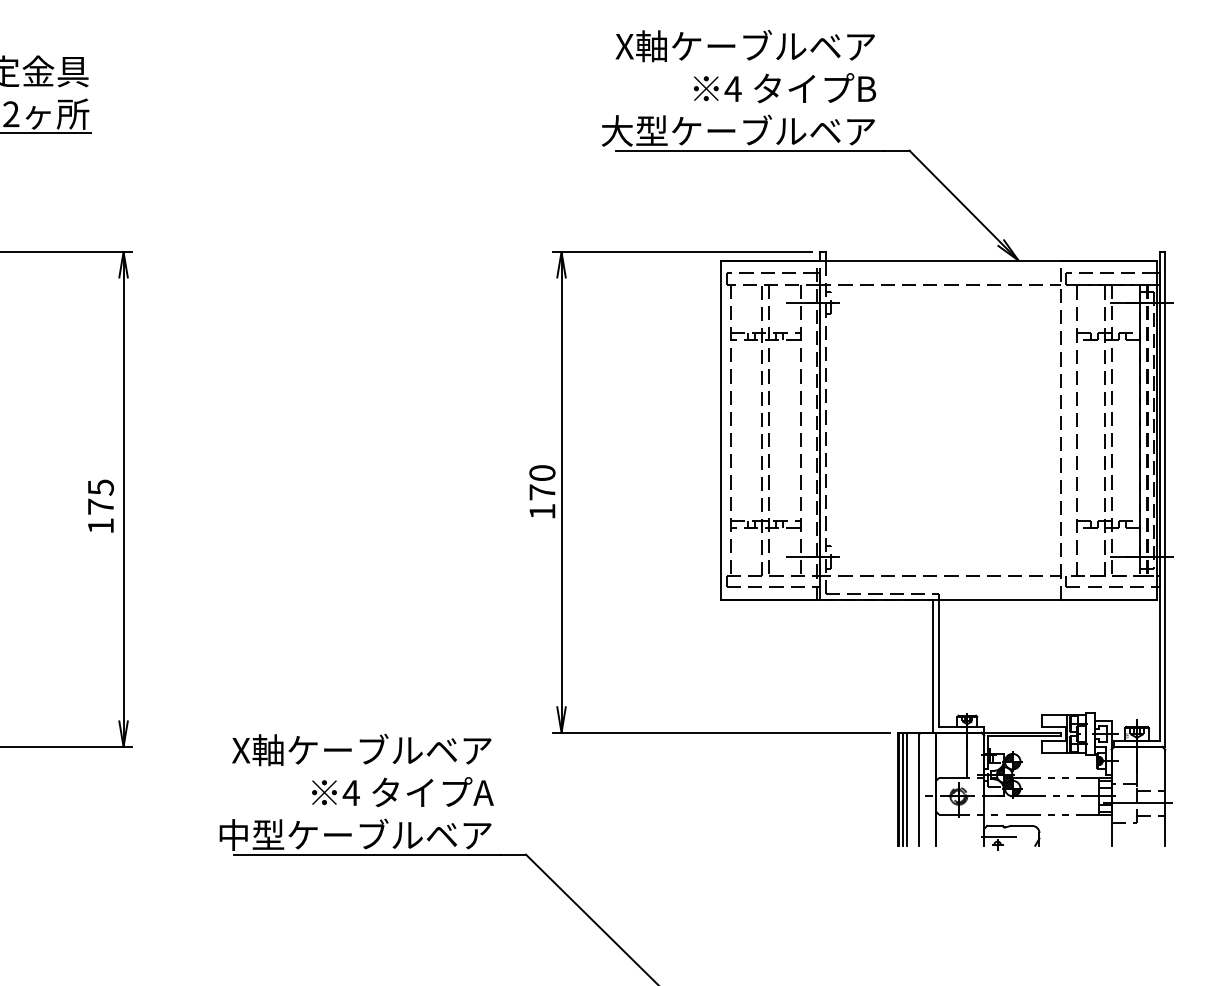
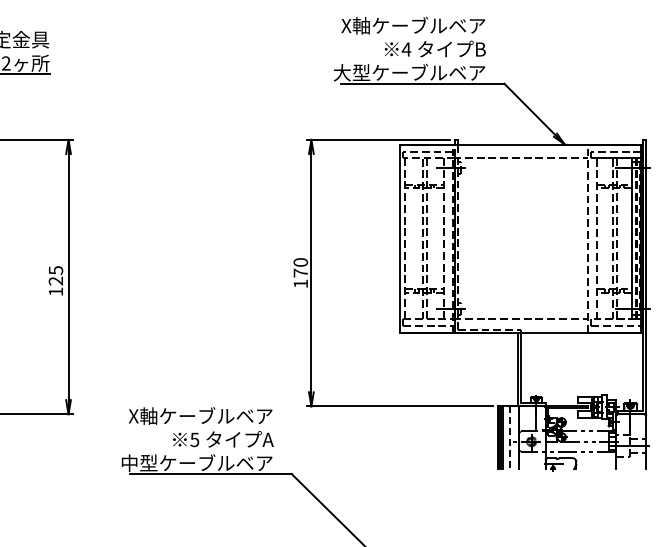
text: (100, 505) -> (55, 280), 175 -> 125
line: (918, 790) -> (509, 438), solid -> dashed
text: (350, 792) -> (194, 439), 4 -> 5

